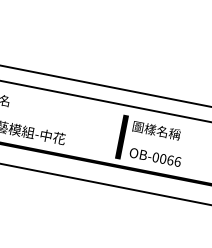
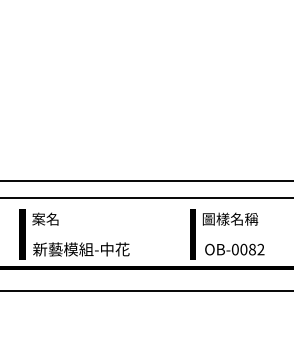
text: (173, 160) -> (256, 249), OB-0066 -> OB-0082

